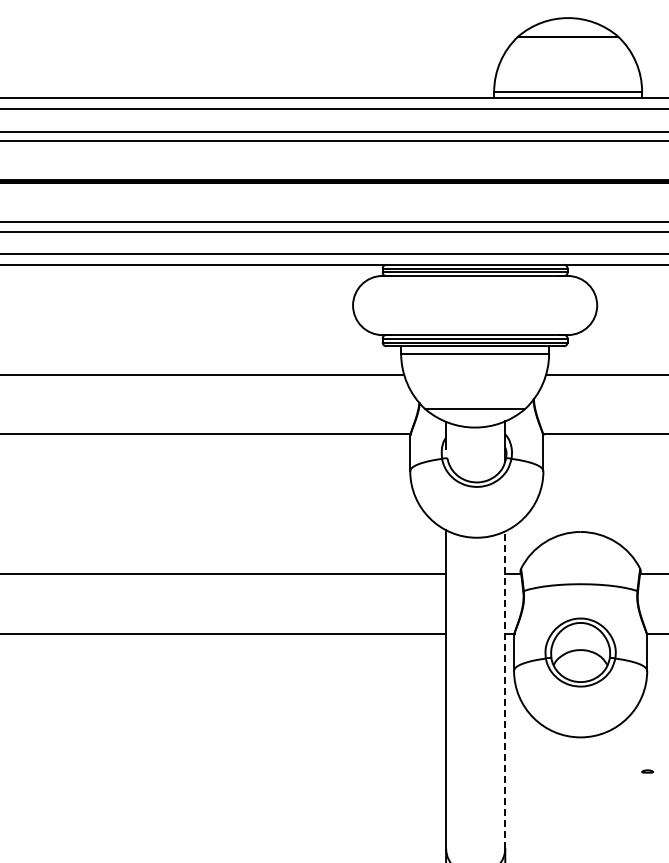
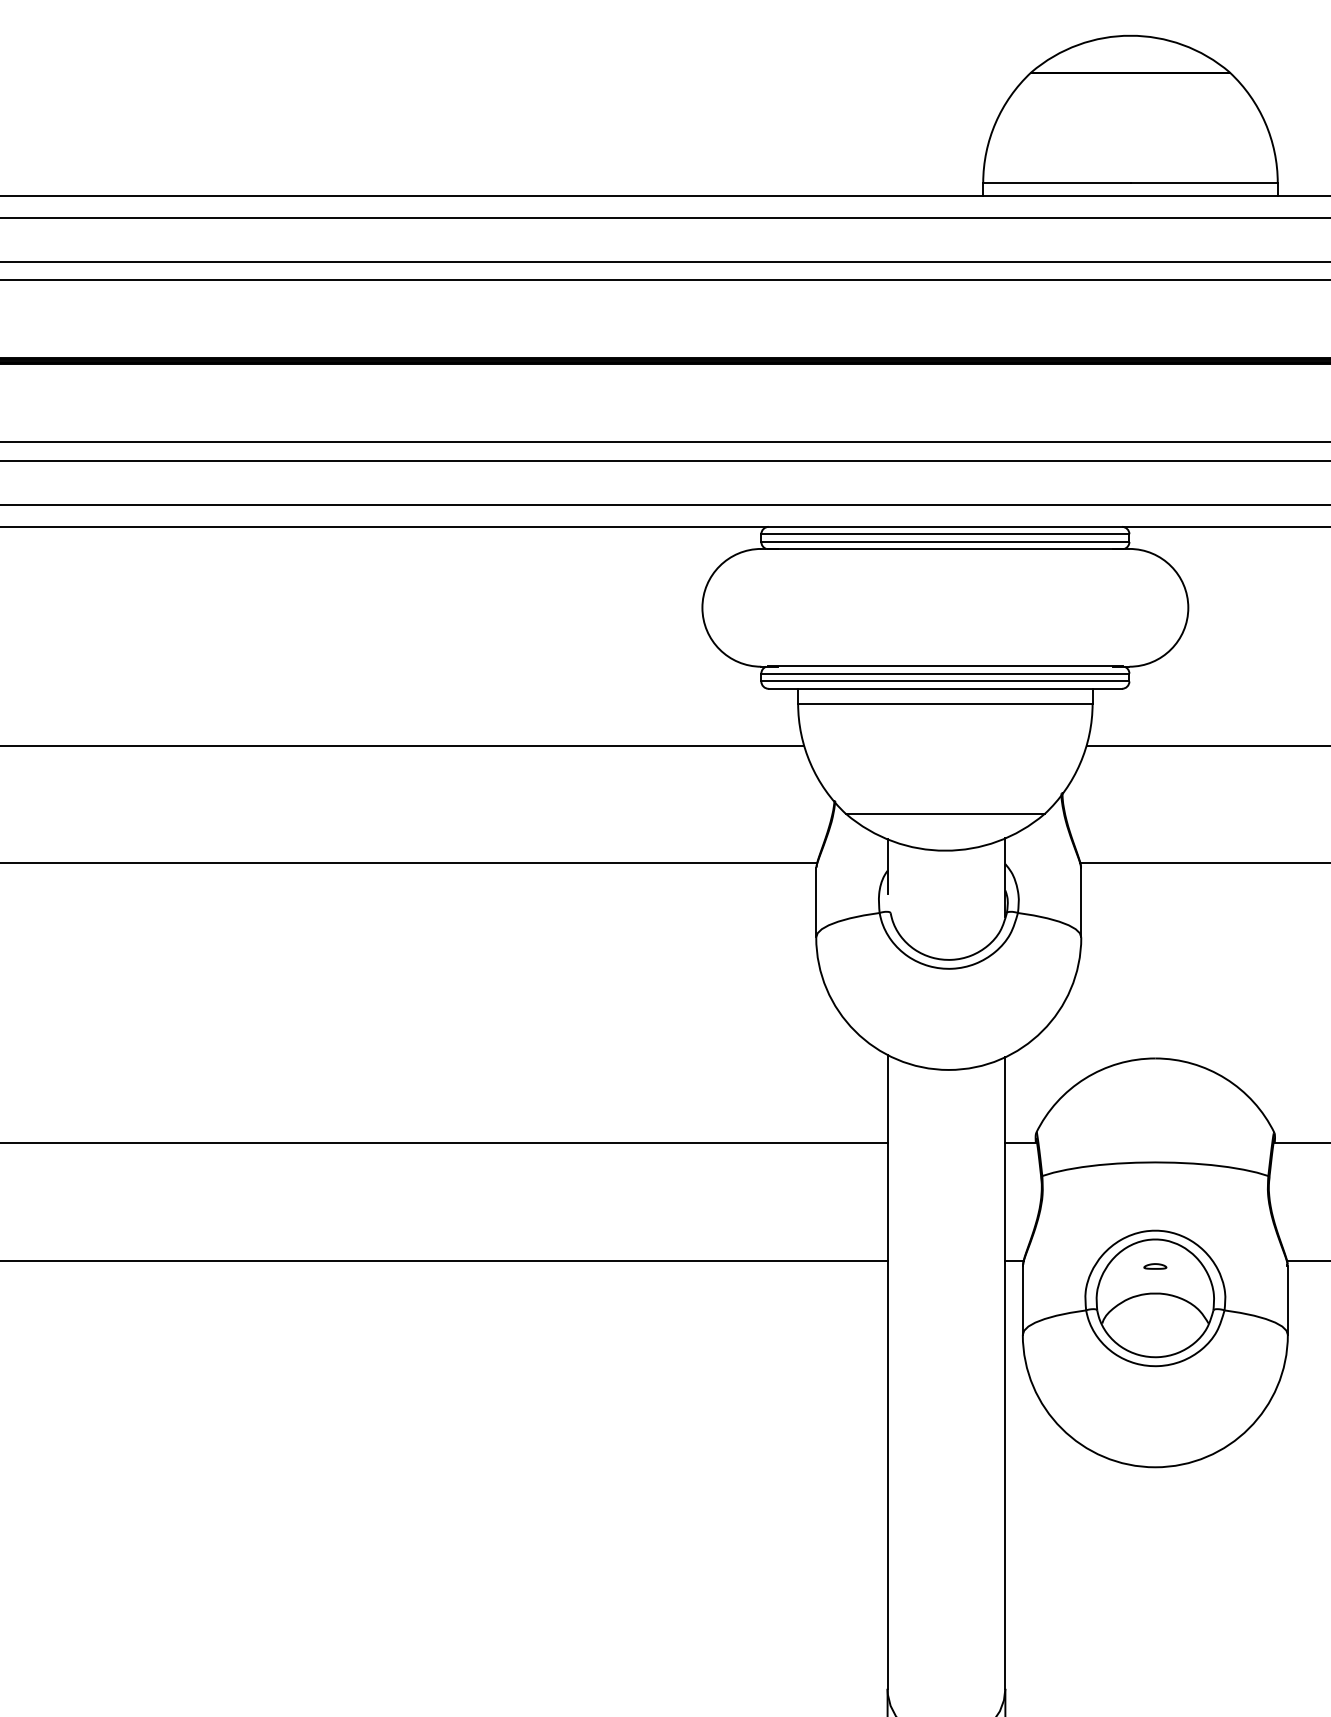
line: (505, 690) -> (1005, 1373), dashed -> solid
part: (647, 771) -> (1155, 1266), moved

